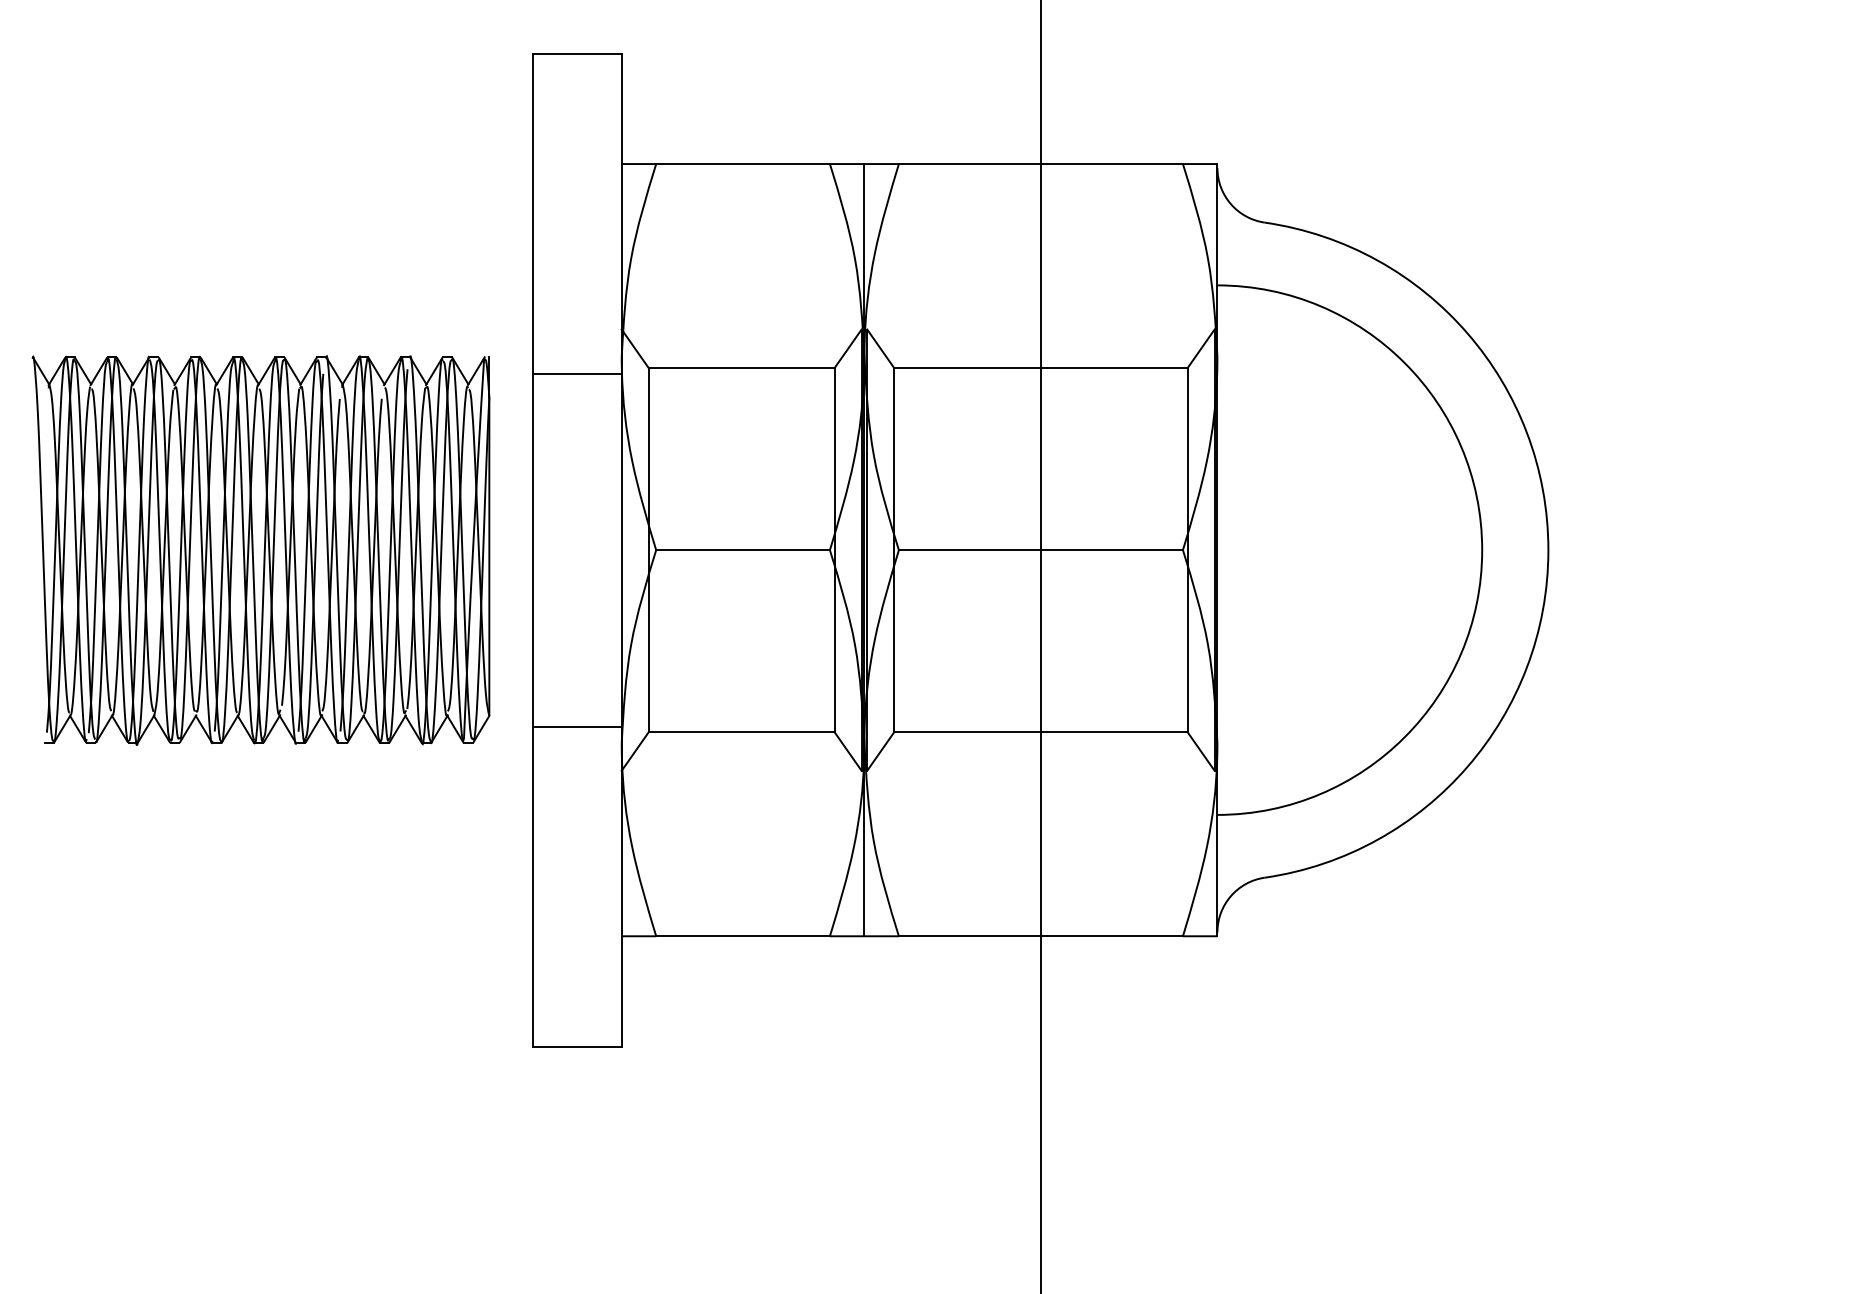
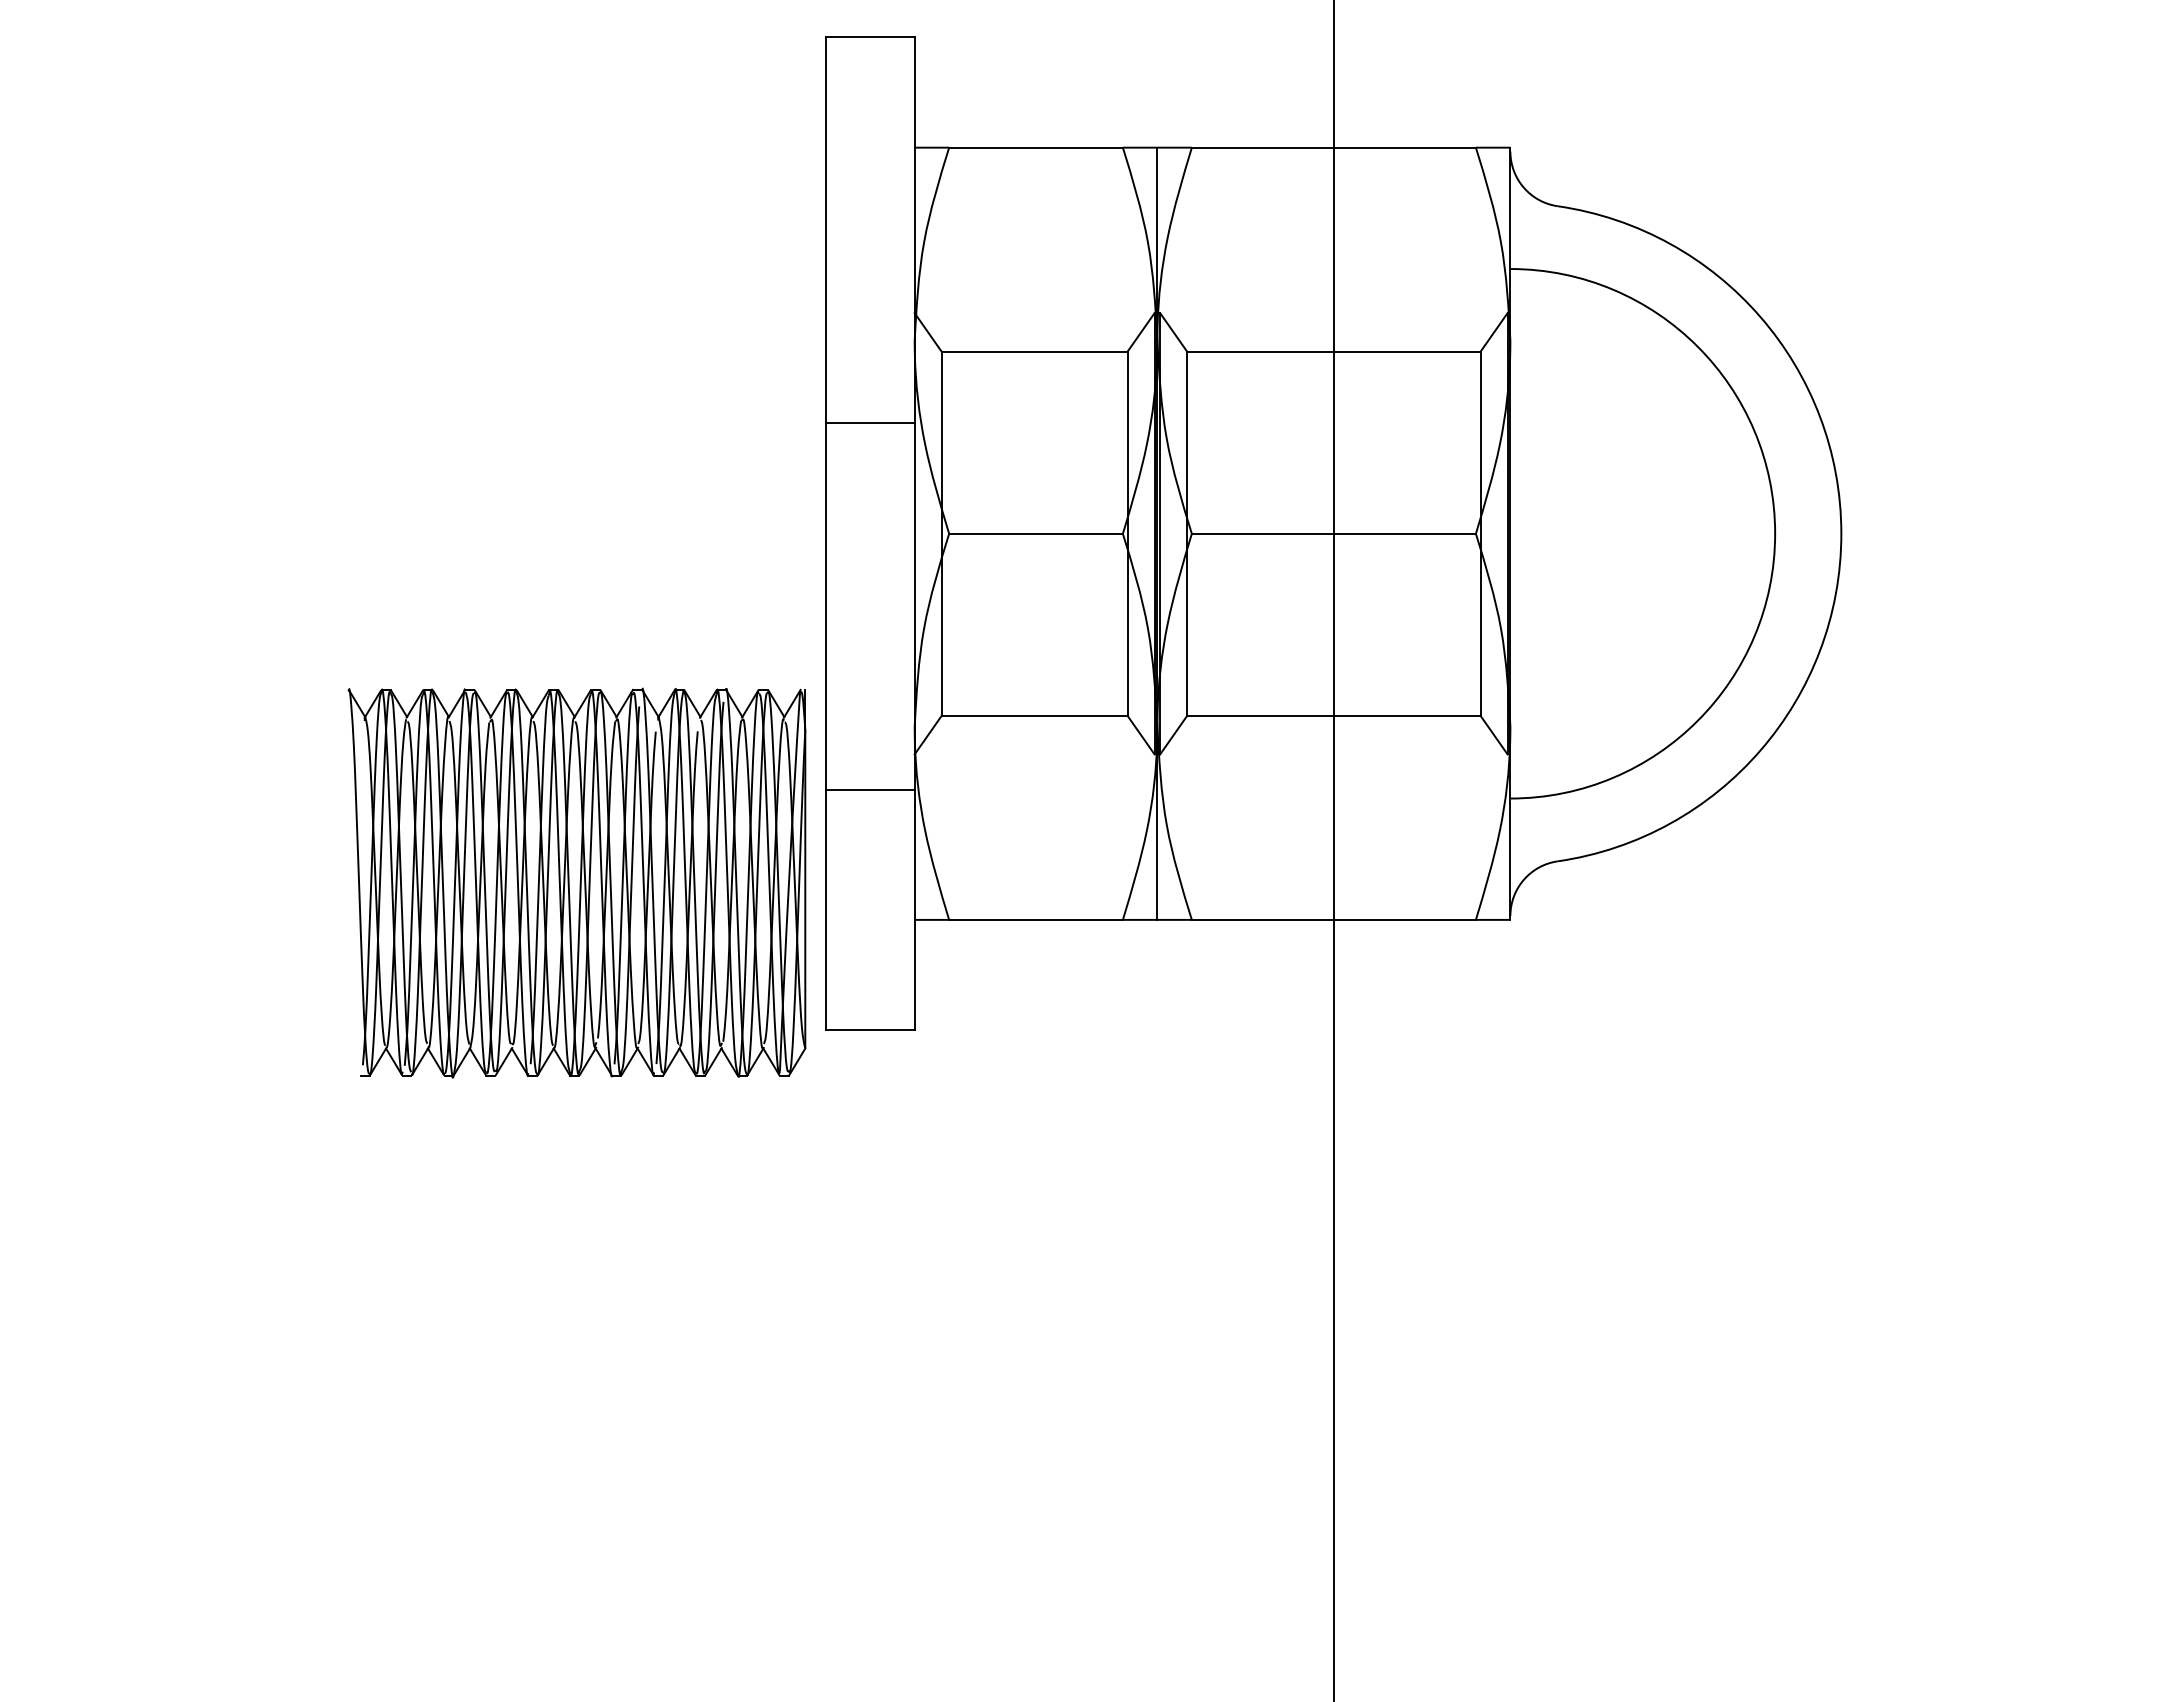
line: (577, 373) -> (870, 423), moved
part: (260, 549) -> (576, 882), moved
line: (577, 726) -> (870, 790), moved

